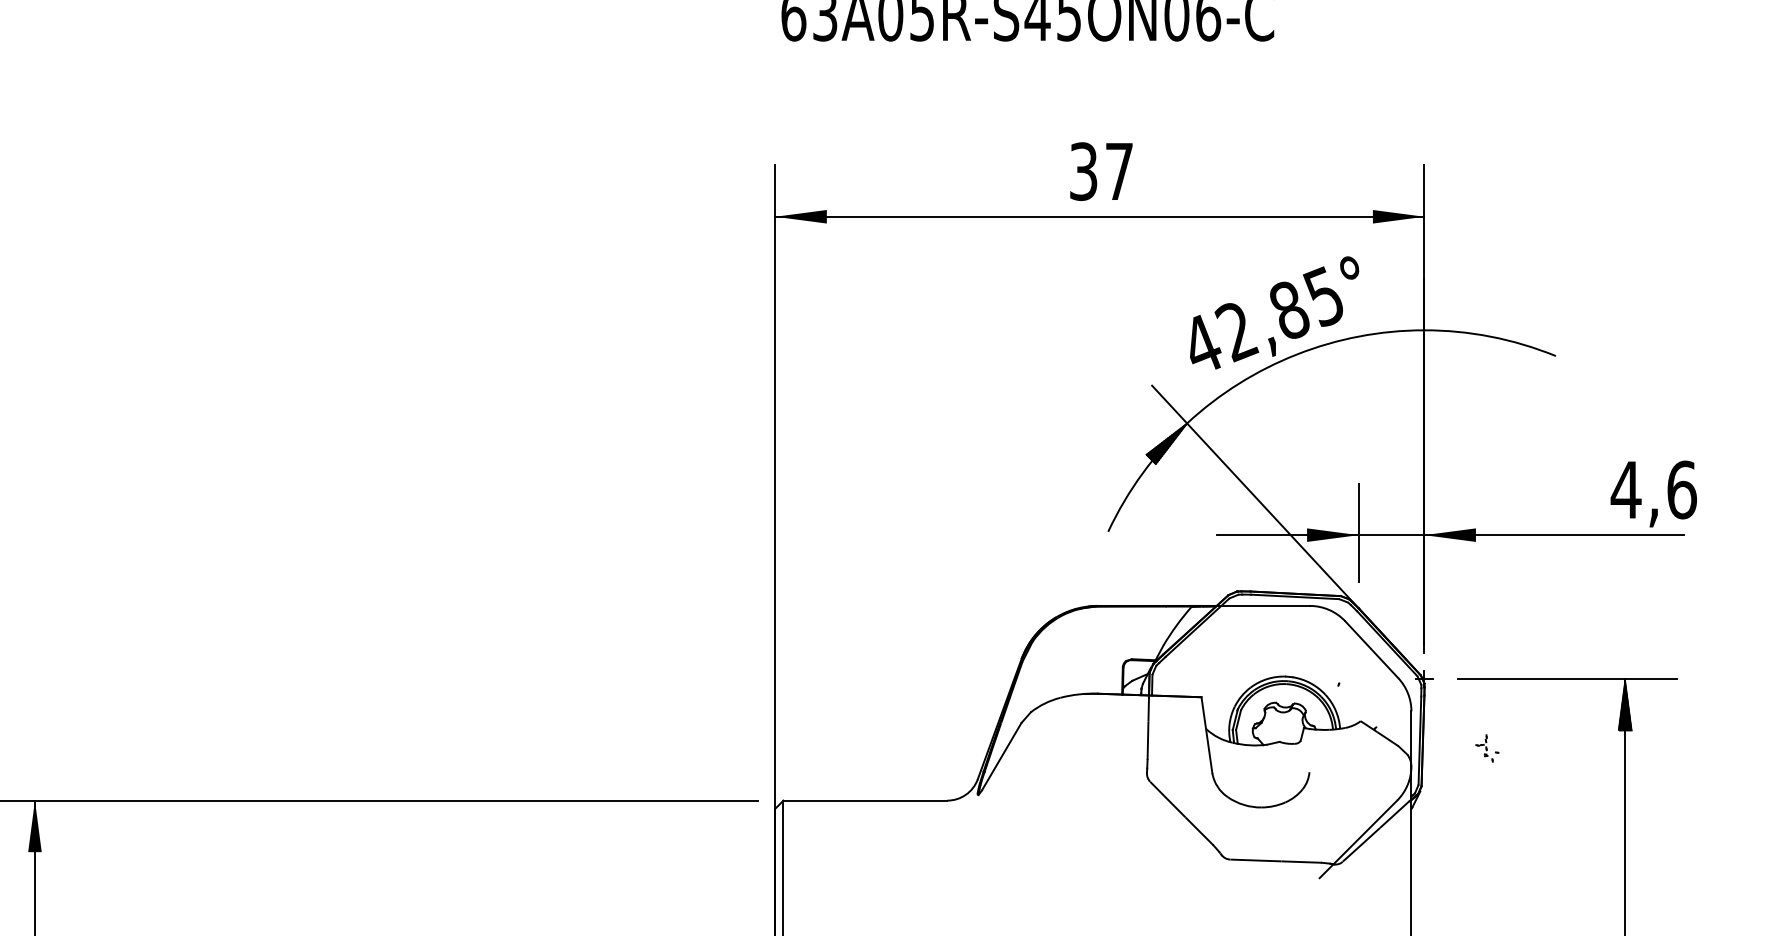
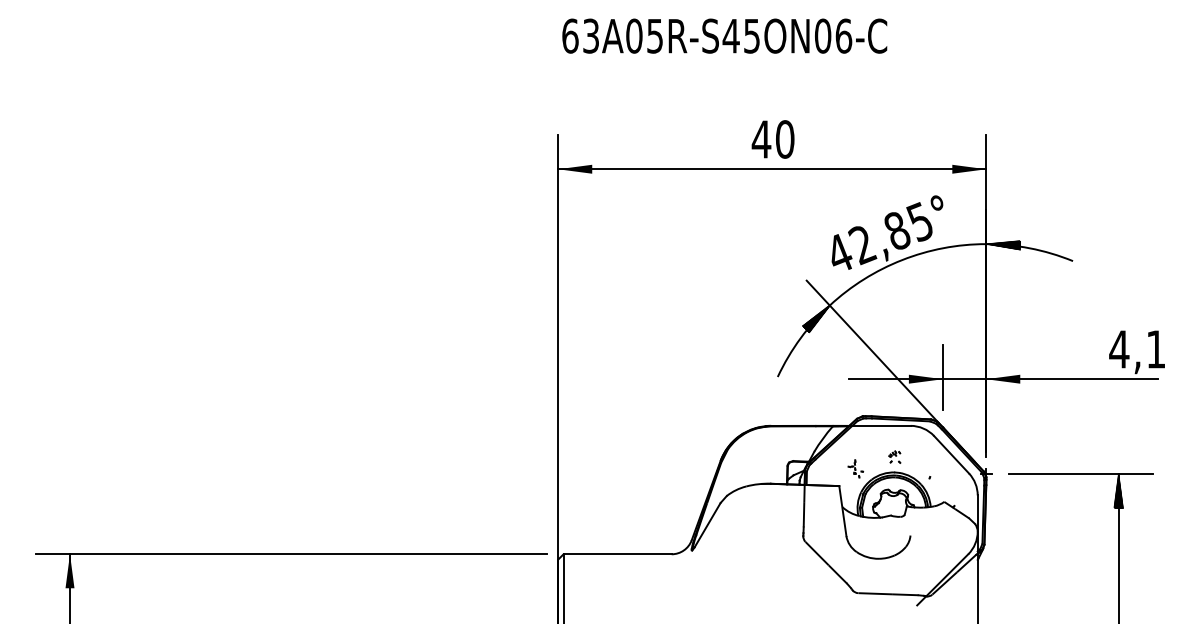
text: (1100, 171) -> (772, 139), 37 -> 40
hatch: (1450, 330) -> (1003, 244), added
text: (1681, 490) -> (1155, 349), 4,6 -> 4,1
part: (1285, 652) -> (894, 456), added
part: (1486, 747) -> (855, 468), moved

